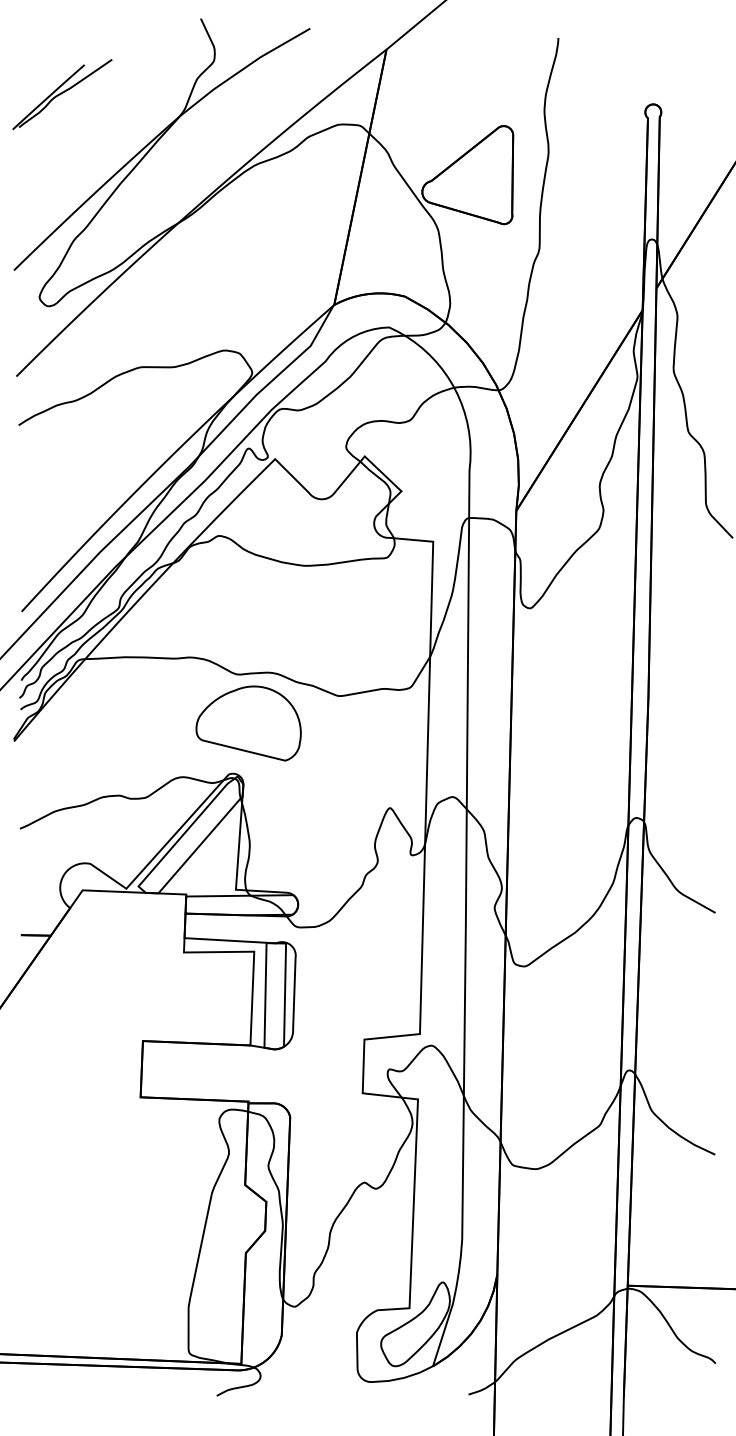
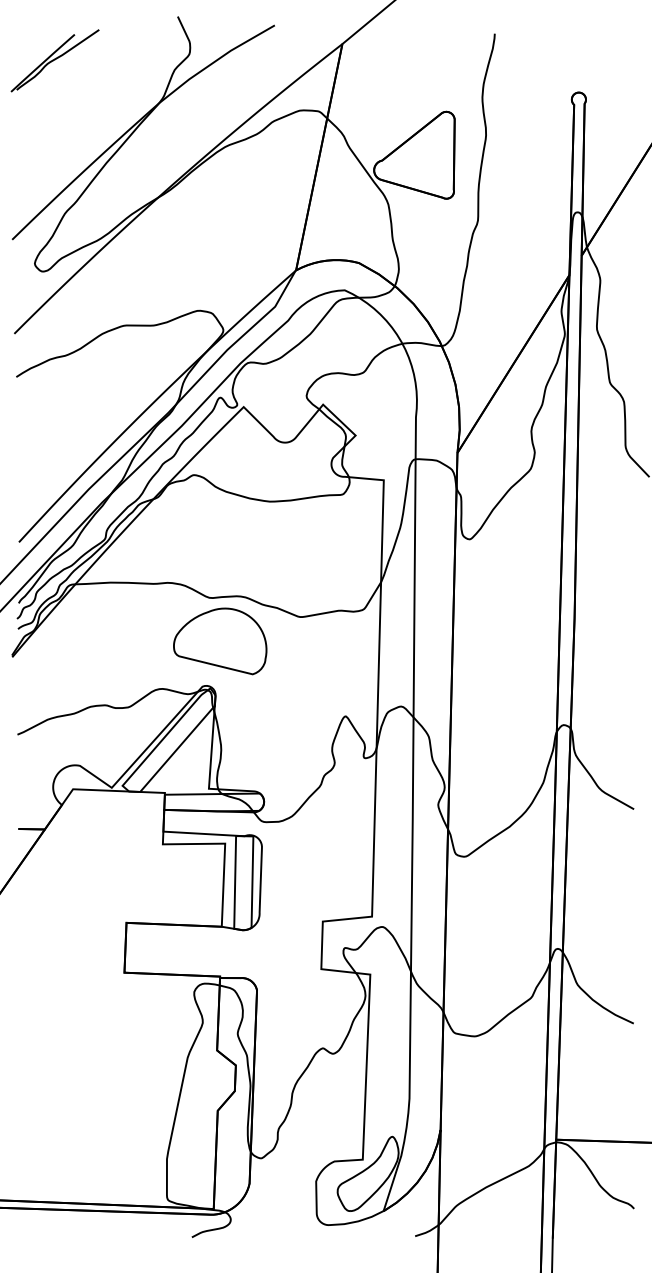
part: (62, 94) -> (55, 60), moved

